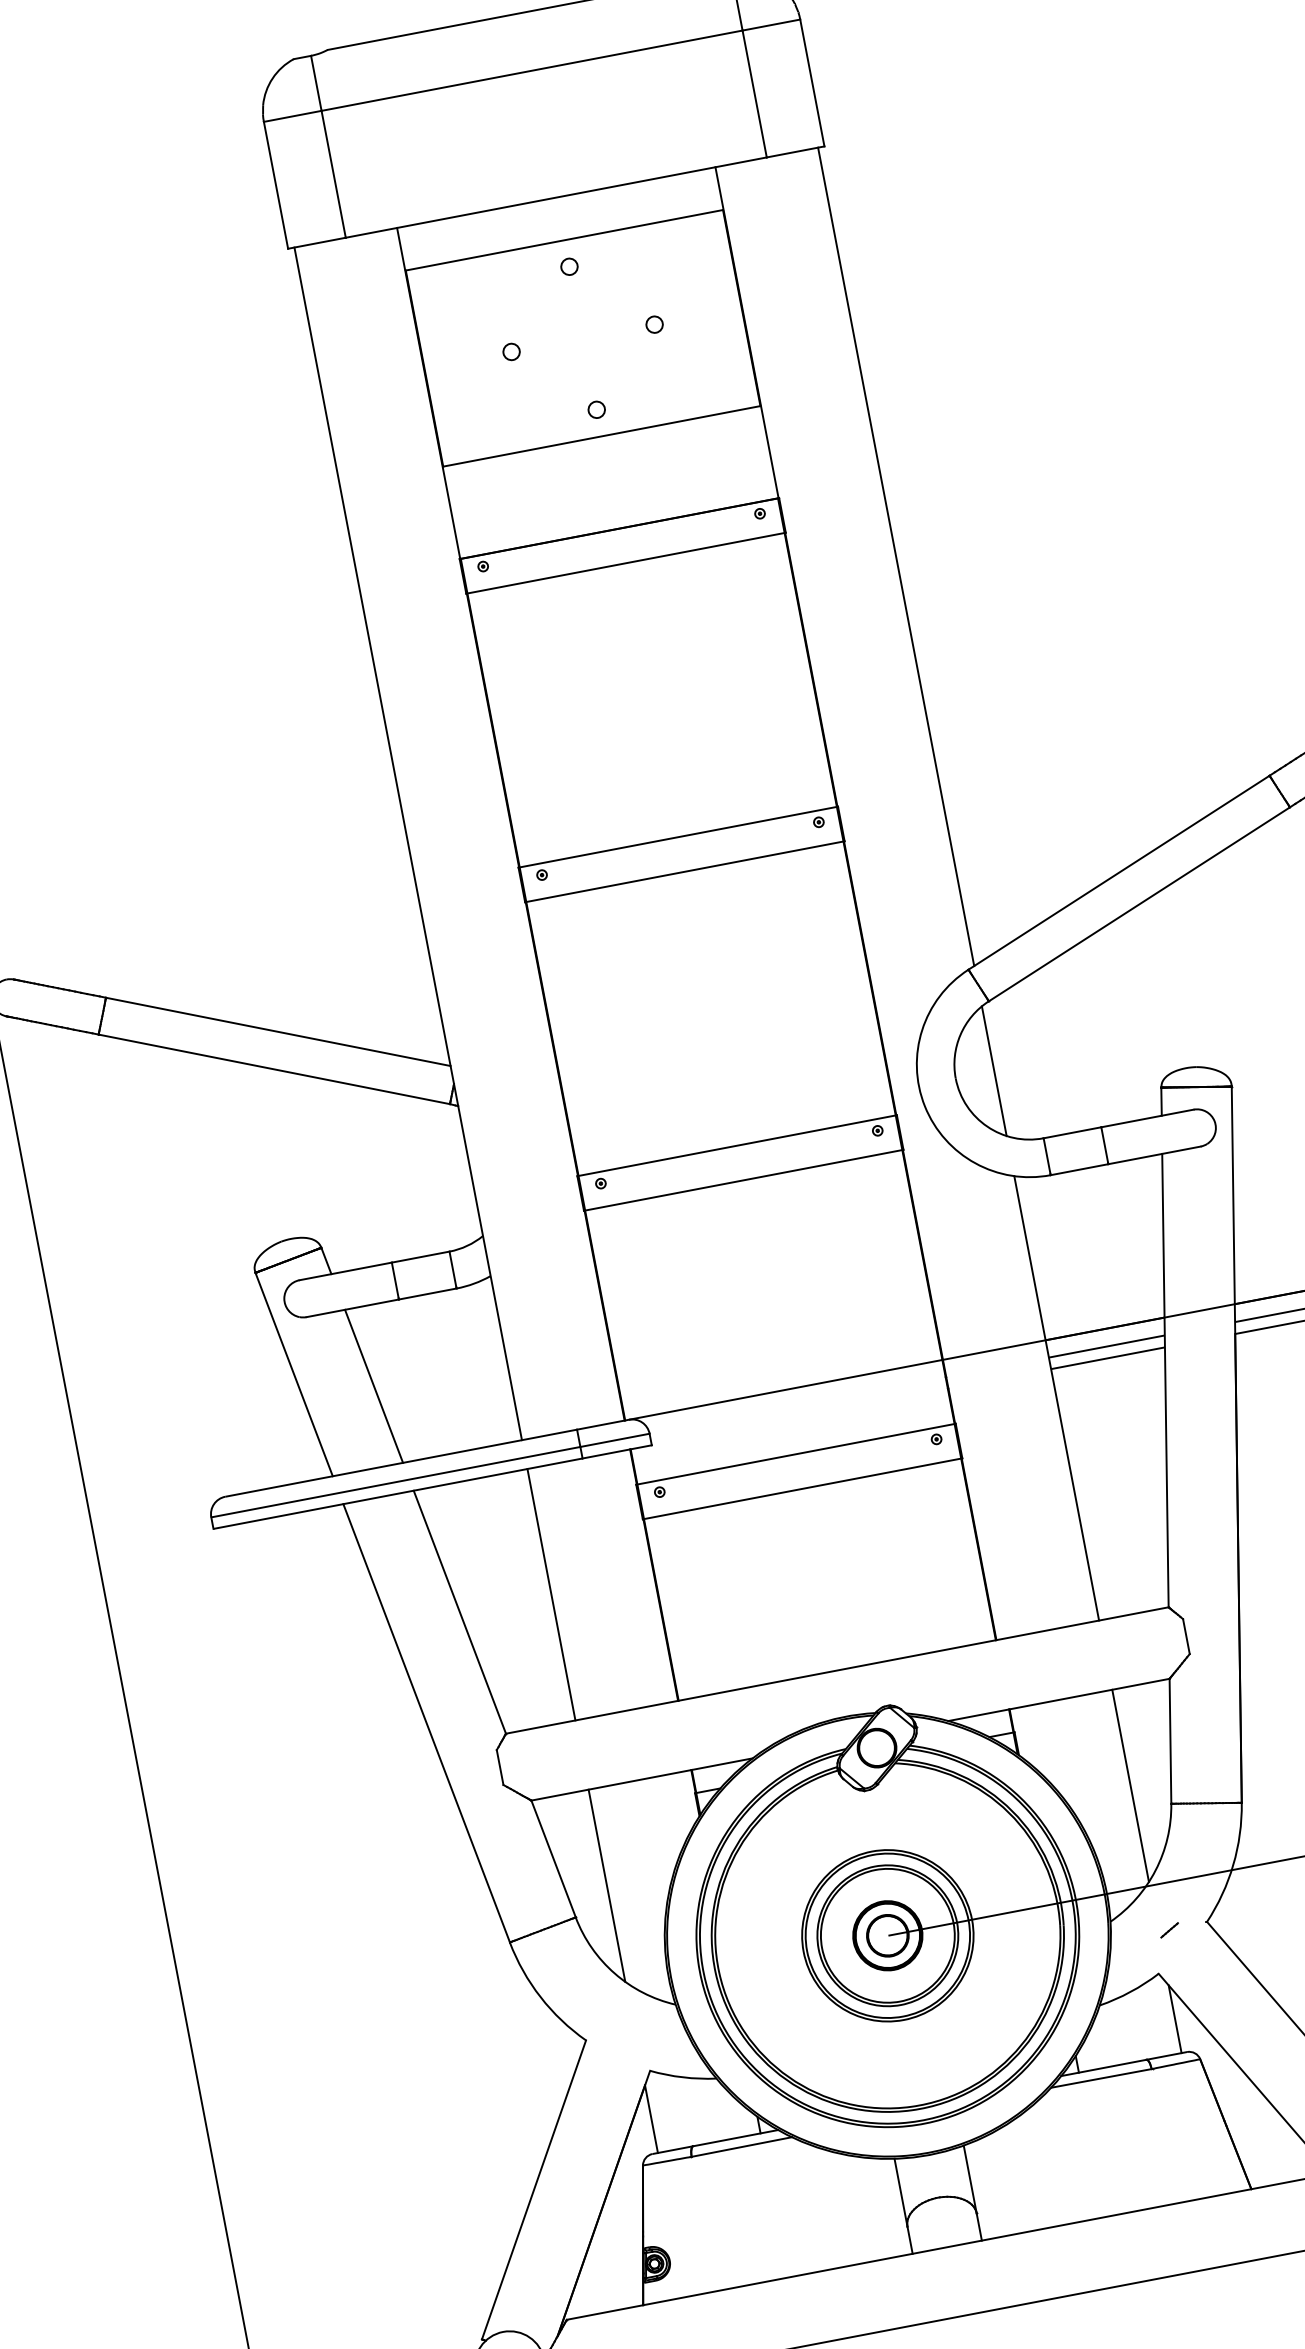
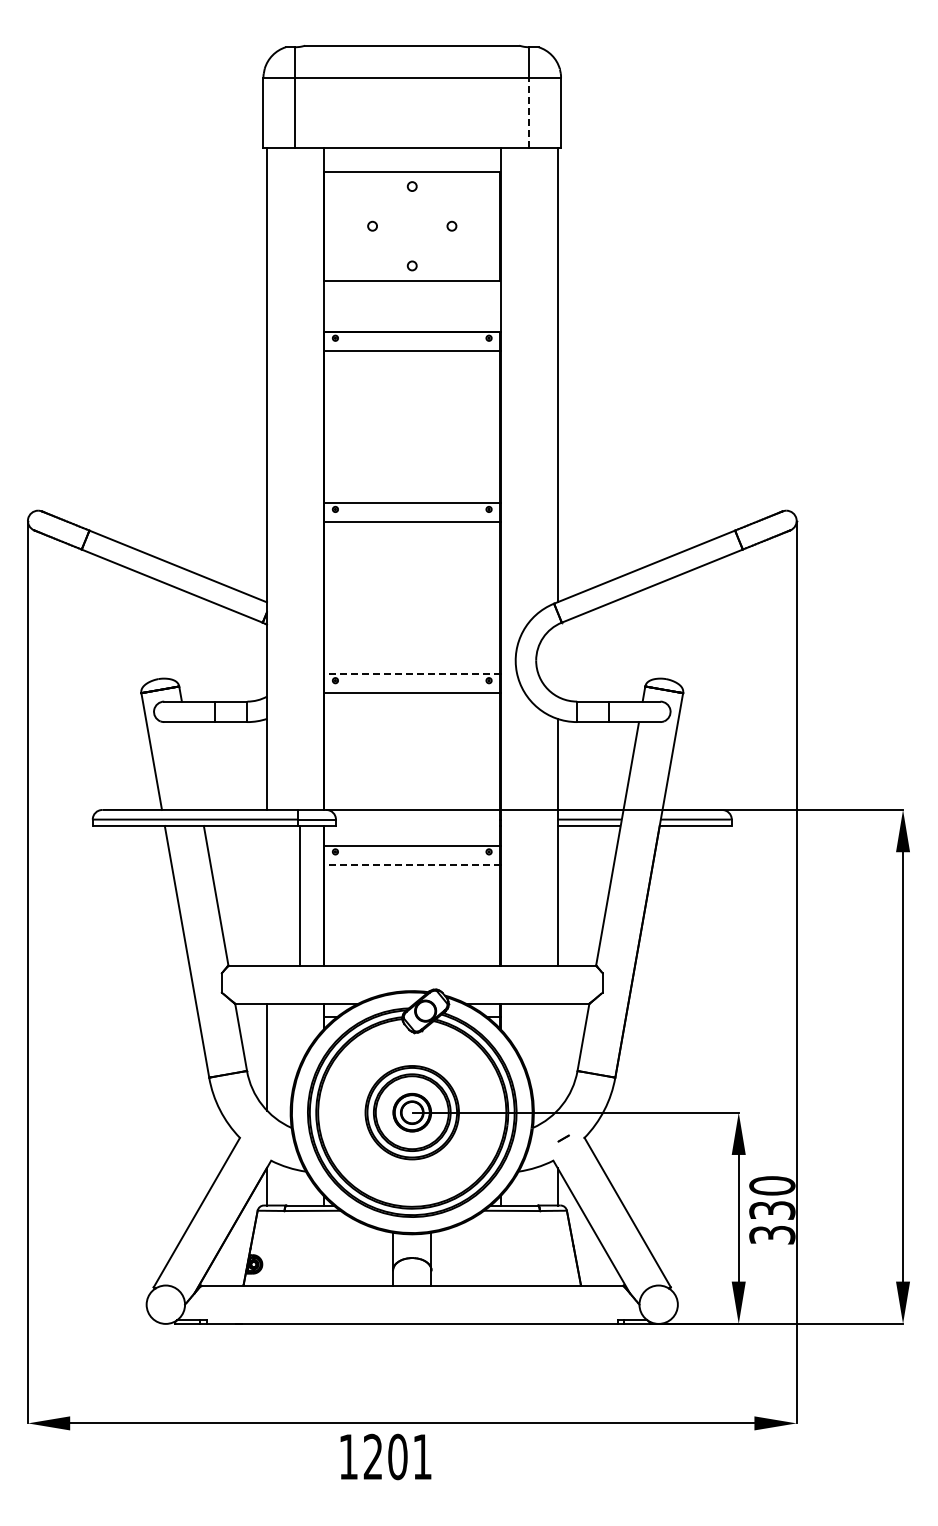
line: (755, 93) -> (529, 112), solid -> dashed
line: (994, 1070) -> (557, 660), removed
line: (737, 1146) -> (412, 674), solid -> dashed
line: (372, 1385) -> (192, 765), removed
line: (802, 1488) -> (412, 864), solid -> dashed
line: (550, 1594) -> (299, 895), moved
line: (1130, 1784) -> (557, 1056), removed

